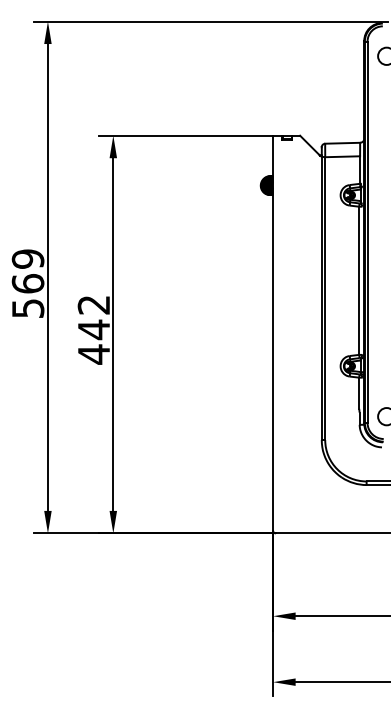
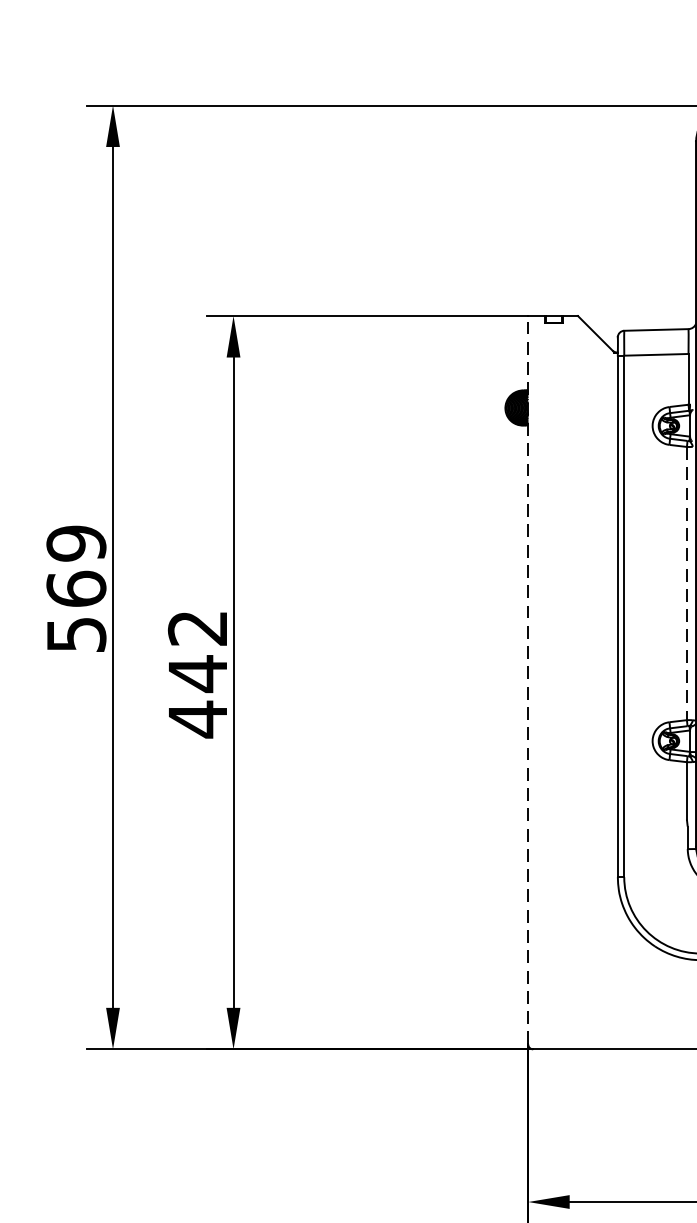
line: (359, 281) -> (687, 584), solid -> dashed
line: (273, 333) -> (528, 680), solid -> dashed

